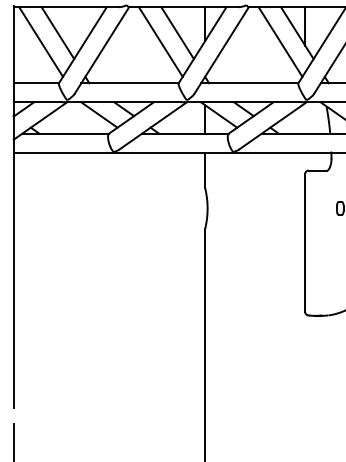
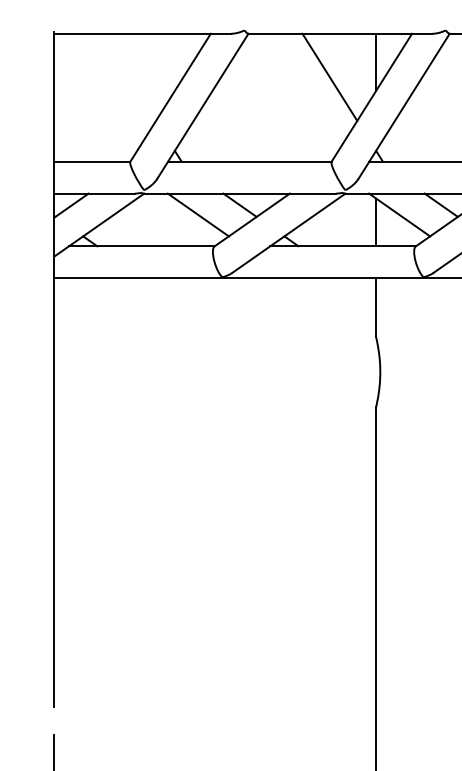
line: (57, 33) -> (127, 77), removed
line: (41, 41) -> (101, 91), removed
line: (160, 41) -> (301, 91), removed

